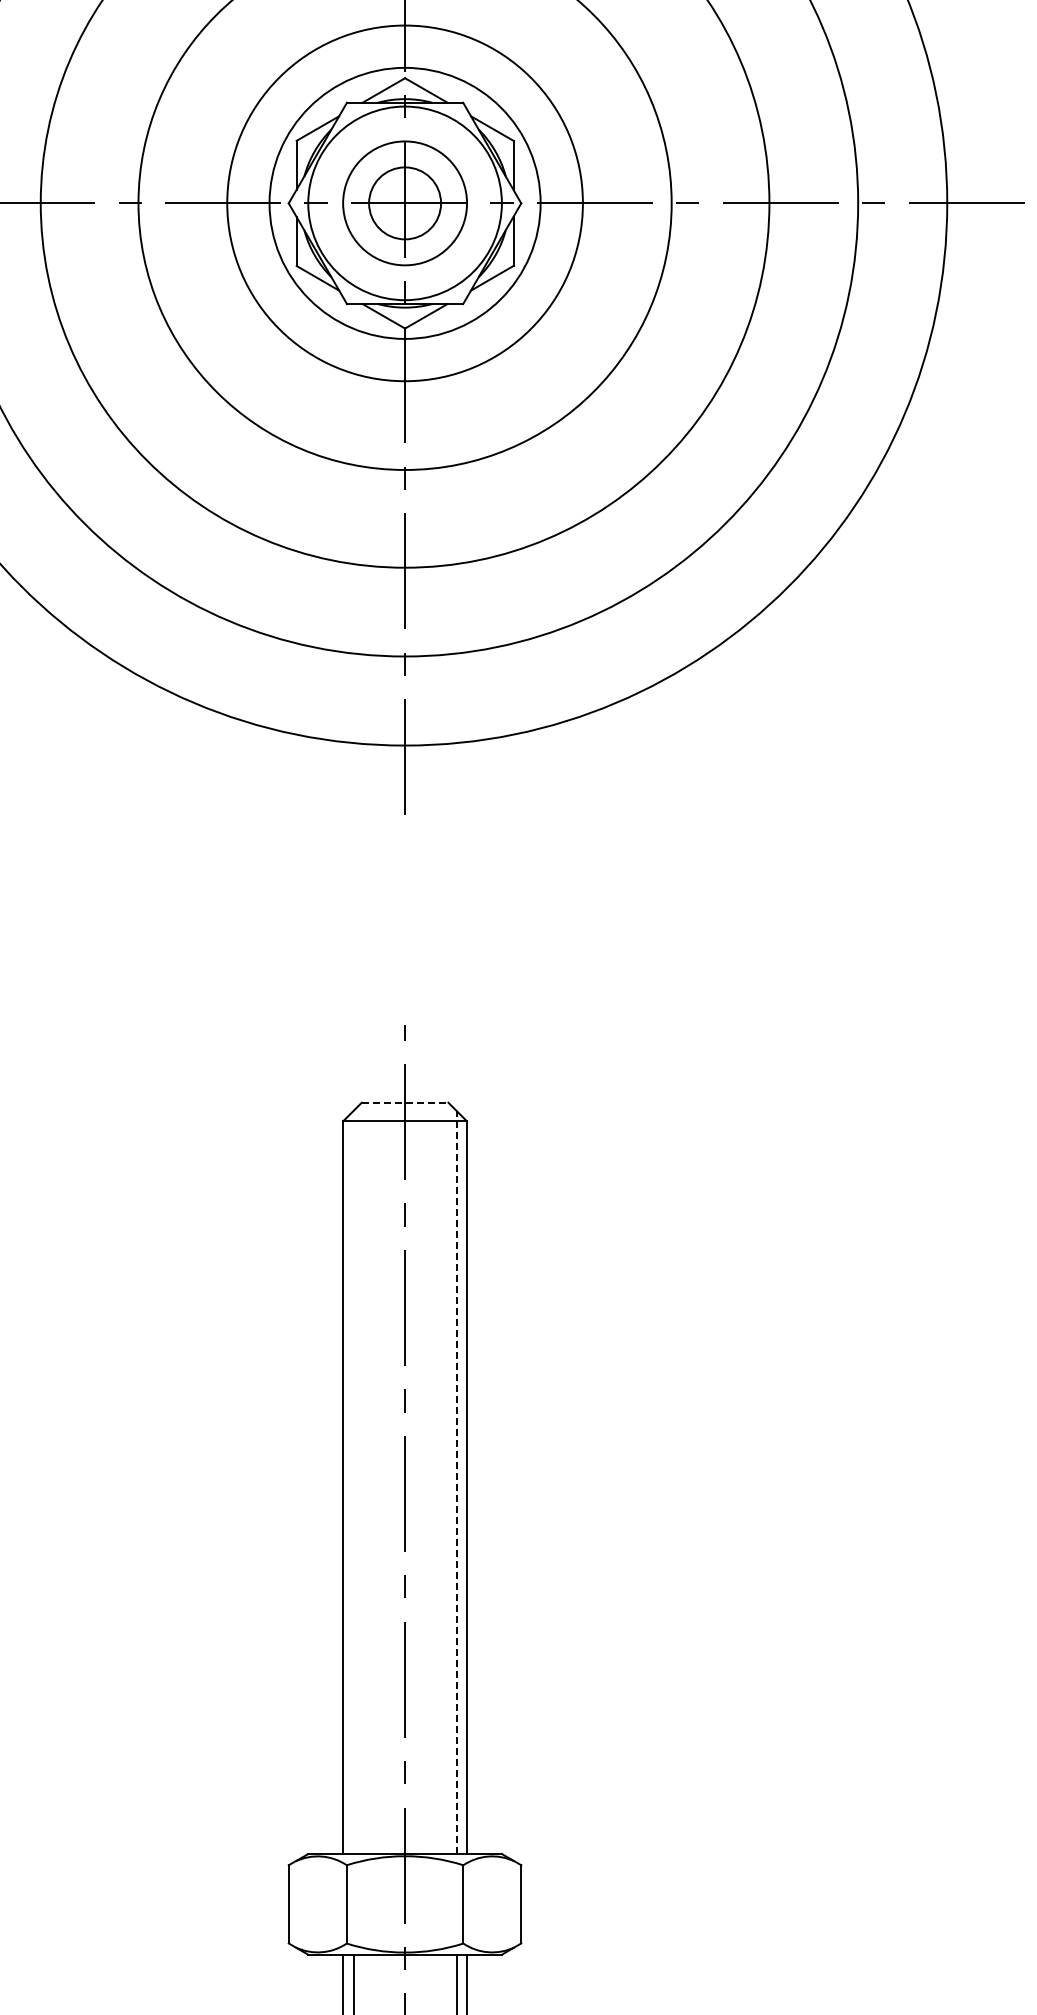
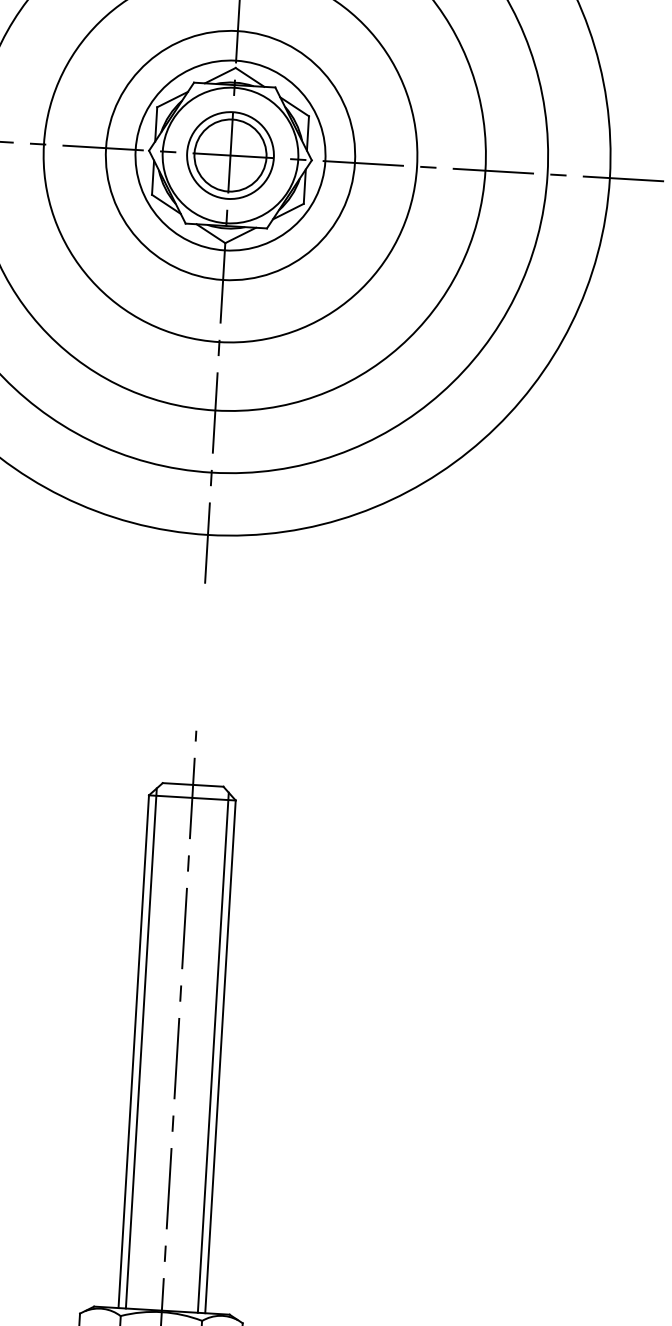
circle: (404, 202) -> (230, 154), size x1.43
line: (405, 1102) -> (193, 784), dashed -> solid
line: (353, 1482) -> (141, 1048), added
line: (456, 1482) -> (213, 1052), dashed -> solid

